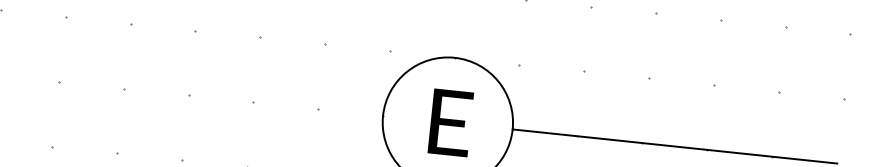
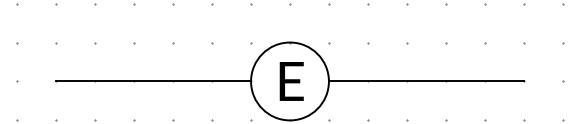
line: (220, 98) -> (153, 81), added

